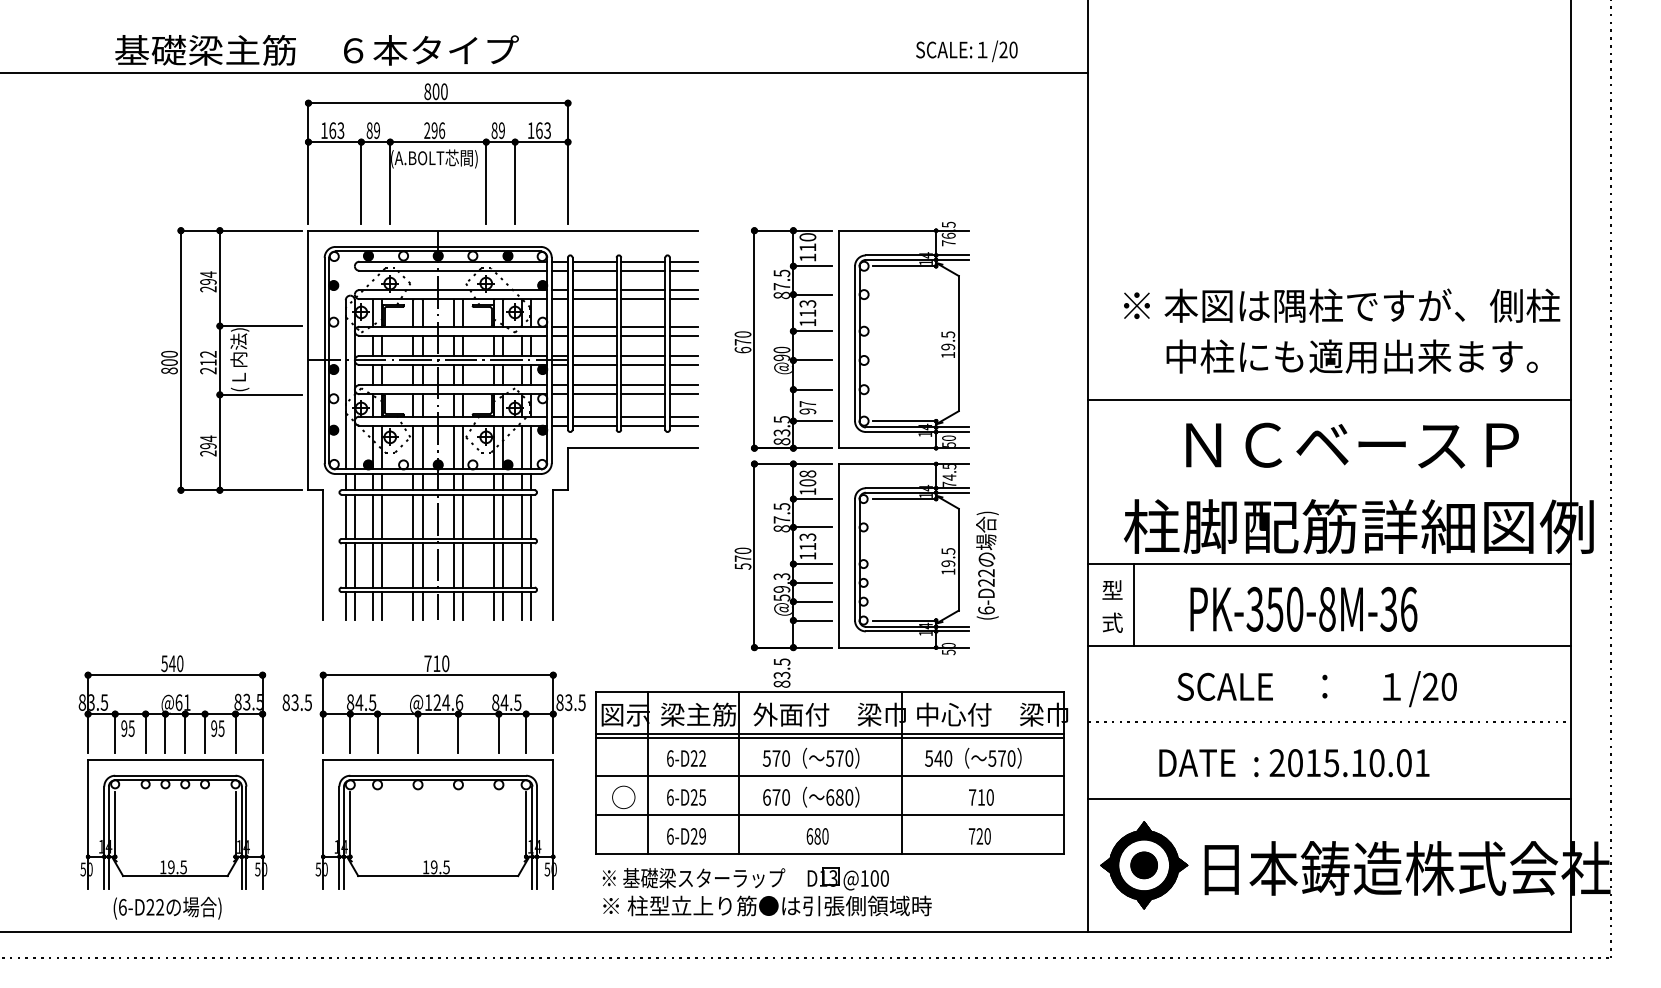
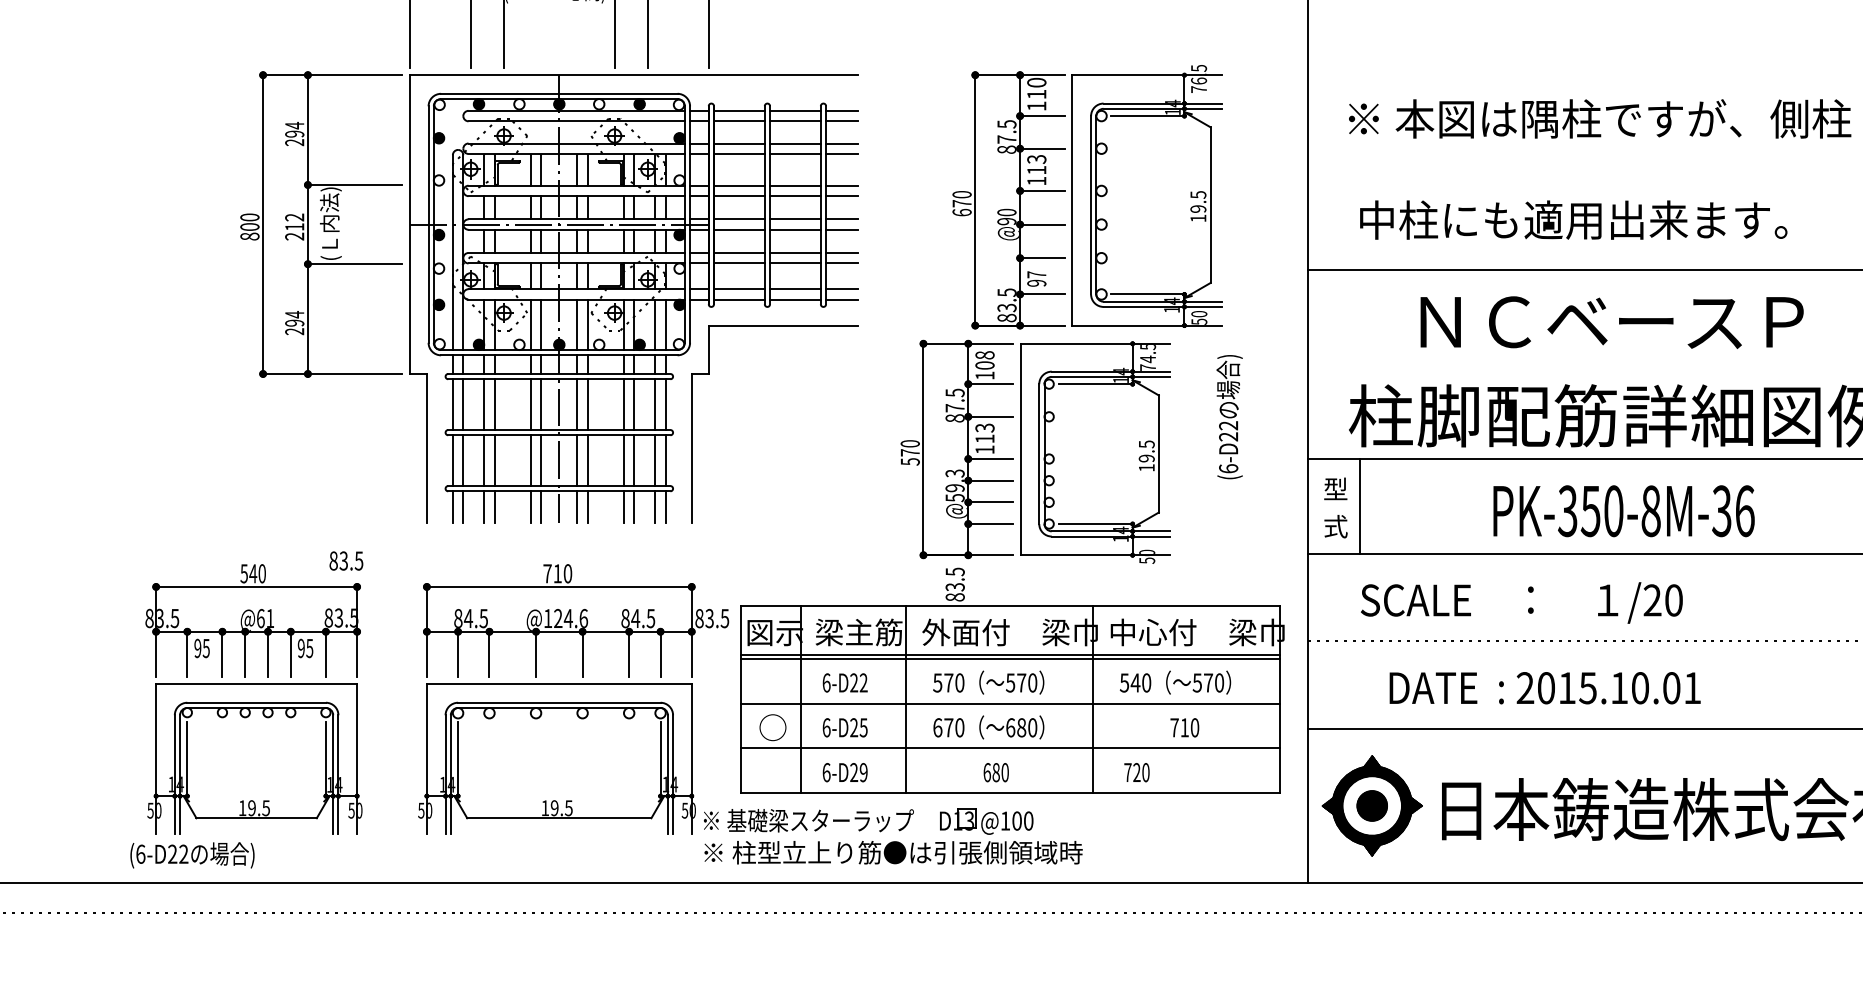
text: (1342, 305) -> (1600, 118), moved
part: (851, 336) -> (1087, 196), moved
text: (1351, 356) -> (1572, 219), moved
text: (987, 565) -> (1229, 416), moved
text: (1303, 608) -> (1623, 510), moved
text: (1316, 689) -> (1521, 603), moved
text: (296, 702) -> (345, 560), moved
text: (979, 836) -> (1136, 772), moved
part: (766, 891) -> (892, 836), moved
text: (167, 907) -> (192, 854), moved

